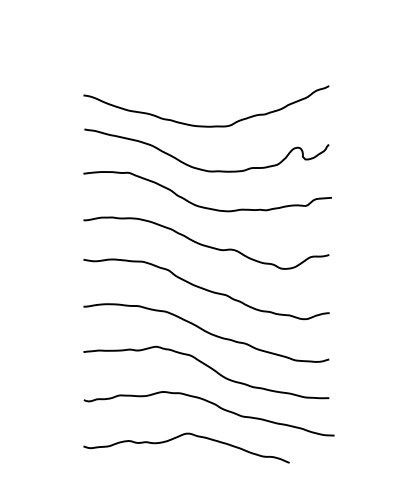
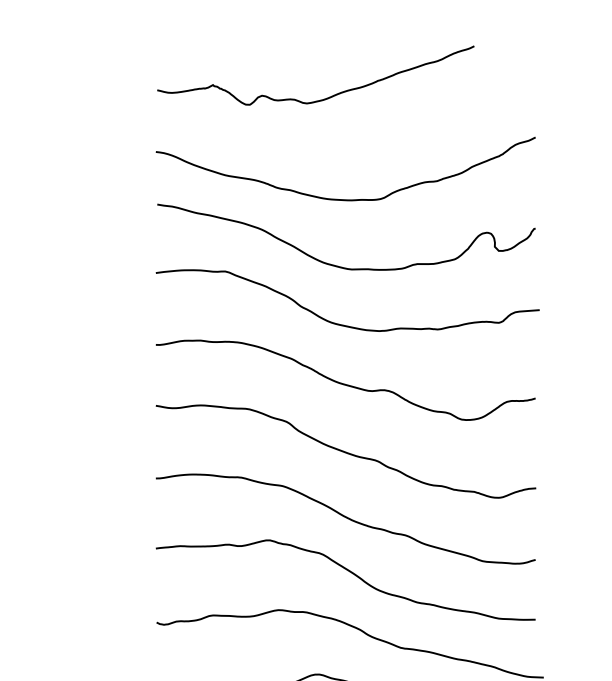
curve: (187, 61) -> (316, 99), added

